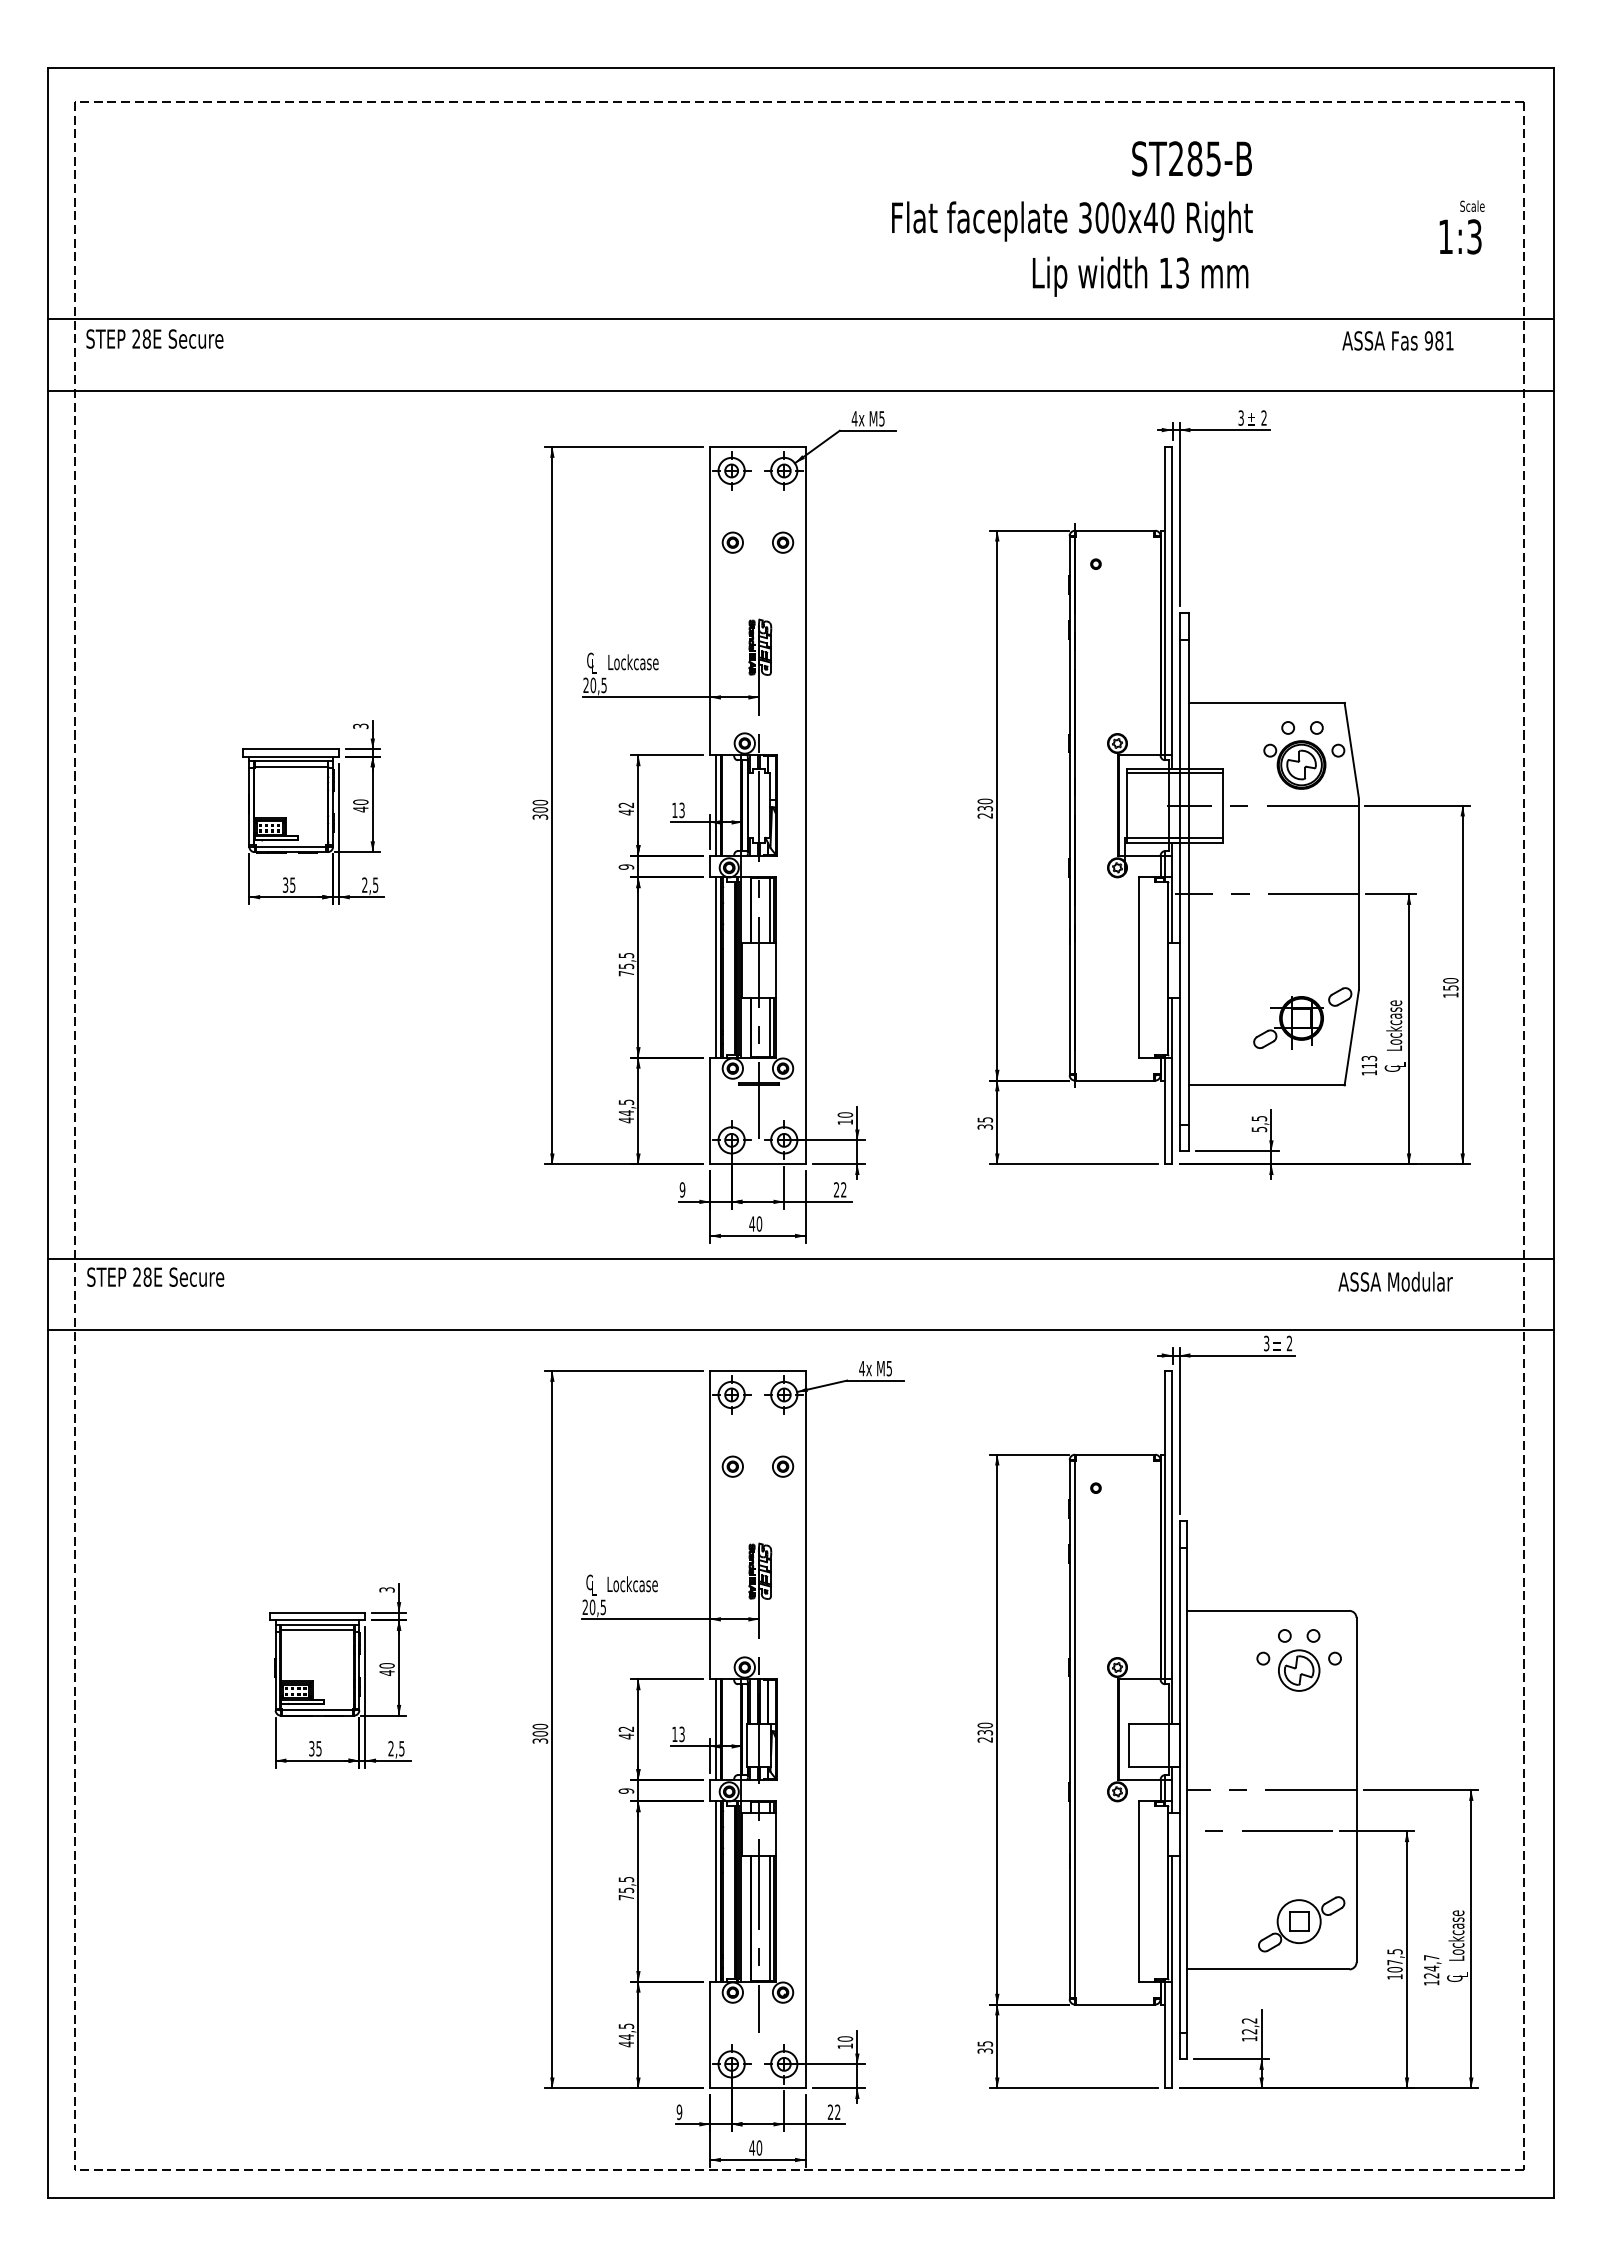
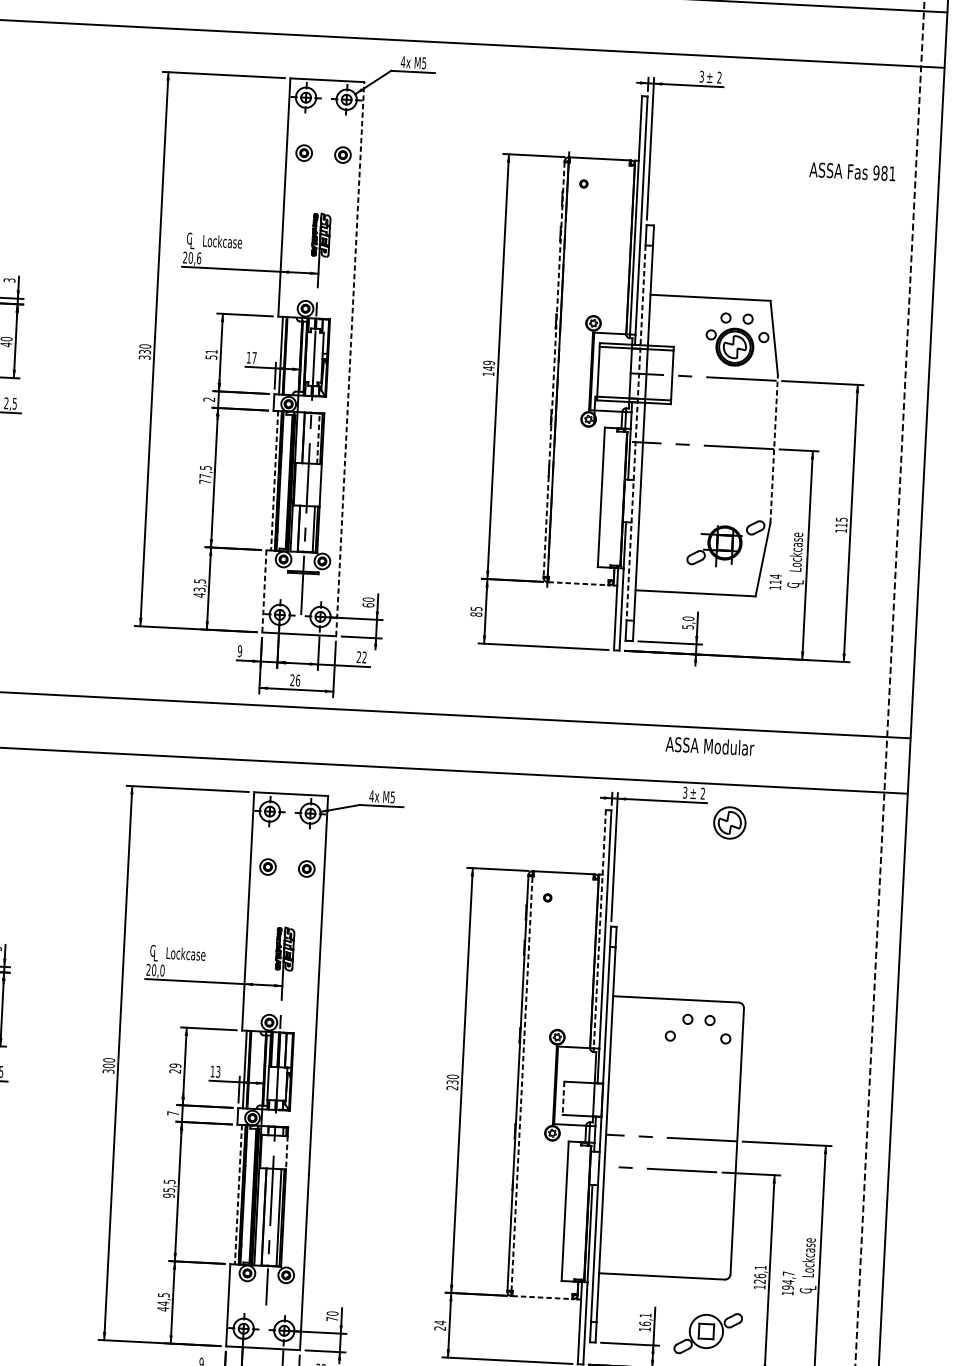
text: (1397, 340) -> (852, 171), moved
text: (603, 685) -> (198, 258), 20,5 -> 20,6
line: (805, 805) -> (350, 359), solid -> dashed
line: (1069, 806) -> (553, 370), solid -> dashed
text: (626, 808) -> (211, 354), 42 -> 51
text: (985, 808) -> (488, 368), 230 -> 149
text: (540, 809) -> (145, 351), 300 -> 330
text: (681, 810) -> (254, 358), 13 -> 17
text: (626, 866) -> (209, 399), 9 -> 2
line: (1179, 882) -> (635, 433), solid -> dashed
line: (1358, 894) -> (773, 449), solid -> dashed
line: (769, 910) -> (318, 438), solid -> dashed
text: (626, 965) -> (205, 475), 75,5 -> 77,5
line: (716, 968) -> (274, 481), solid -> dashed
text: (1450, 984) -> (841, 522), 150 -> 115
text: (1369, 1058) -> (775, 576), 113 -> 114
line: (1115, 1080) -> (578, 583), solid -> dashed
line: (710, 1111) -> (264, 591), solid -> dashed
text: (626, 1113) -> (199, 590), 44,5 -> 43,5
text: (1259, 1118) -> (688, 618), 5,5 -> 5,0
text: (845, 1121) -> (368, 604), 10 -> 60
text: (984, 1126) -> (475, 614), 35 -> 85
text: (755, 1223) -> (295, 680), 40 -> 26
text: (1395, 1281) -> (709, 745), moved
line: (1165, 1525) -> (599, 929), solid -> dashed
text: (603, 1607) -> (162, 970), 20,5 -> 20,0
part: (1299, 1670) -> (730, 822), moved
line: (1074, 1729) -> (521, 1083), solid -> dashed
text: (626, 1732) -> (175, 1068), 42 -> 29
line: (1129, 1745) -> (563, 1097), solid -> dashed
text: (626, 1790) -> (173, 1113), 9 -> 7
line: (775, 1834) -> (286, 1152), solid -> dashed
line: (716, 1892) -> (238, 1195), solid -> dashed
text: (626, 1897) -> (168, 1195), 75,5 -> 95,5
part: (1301, 1924) -> (708, 1333), moved
text: (1394, 1960) -> (759, 1274), 107,5 -> 126,1
text: (1431, 1975) -> (787, 1287), 124,7 -> 194,7
line: (1115, 2004) -> (542, 1297), solid -> dashed
text: (1249, 2026) -> (645, 1319), 12,2 -> 16,1
text: (844, 2045) -> (331, 1318), 10 -> 70
text: (985, 2047) -> (440, 1325), 35 -> 24

